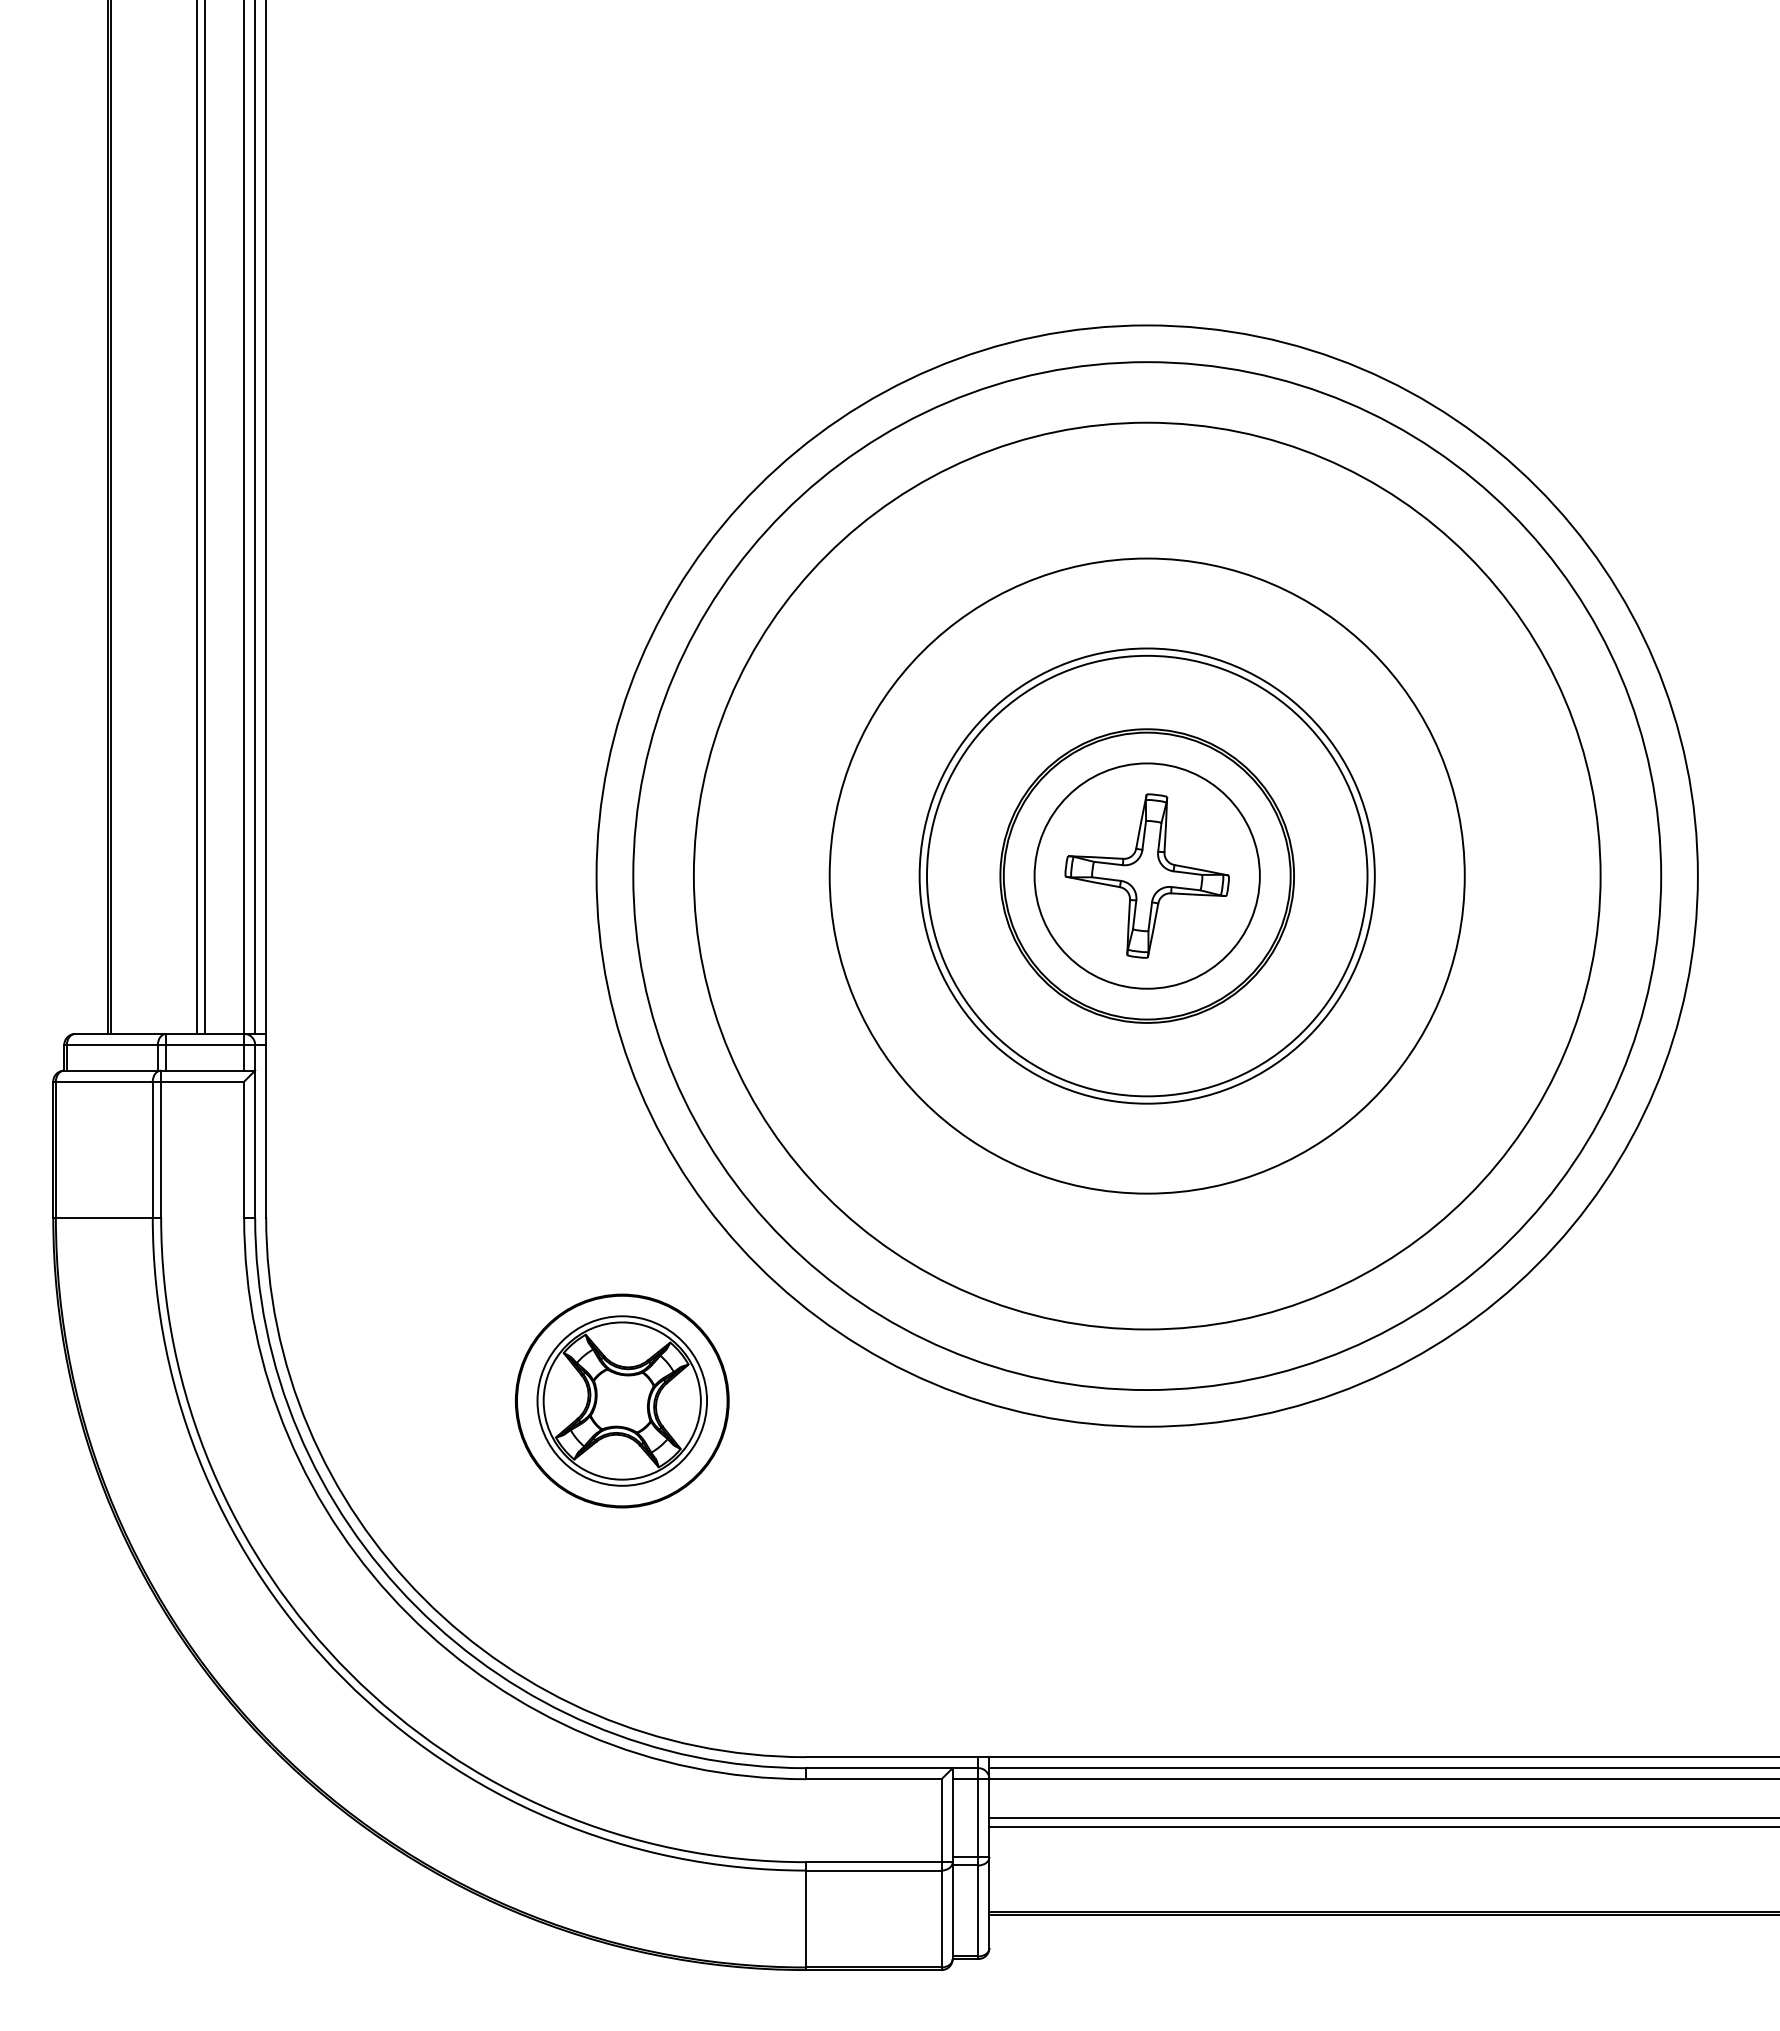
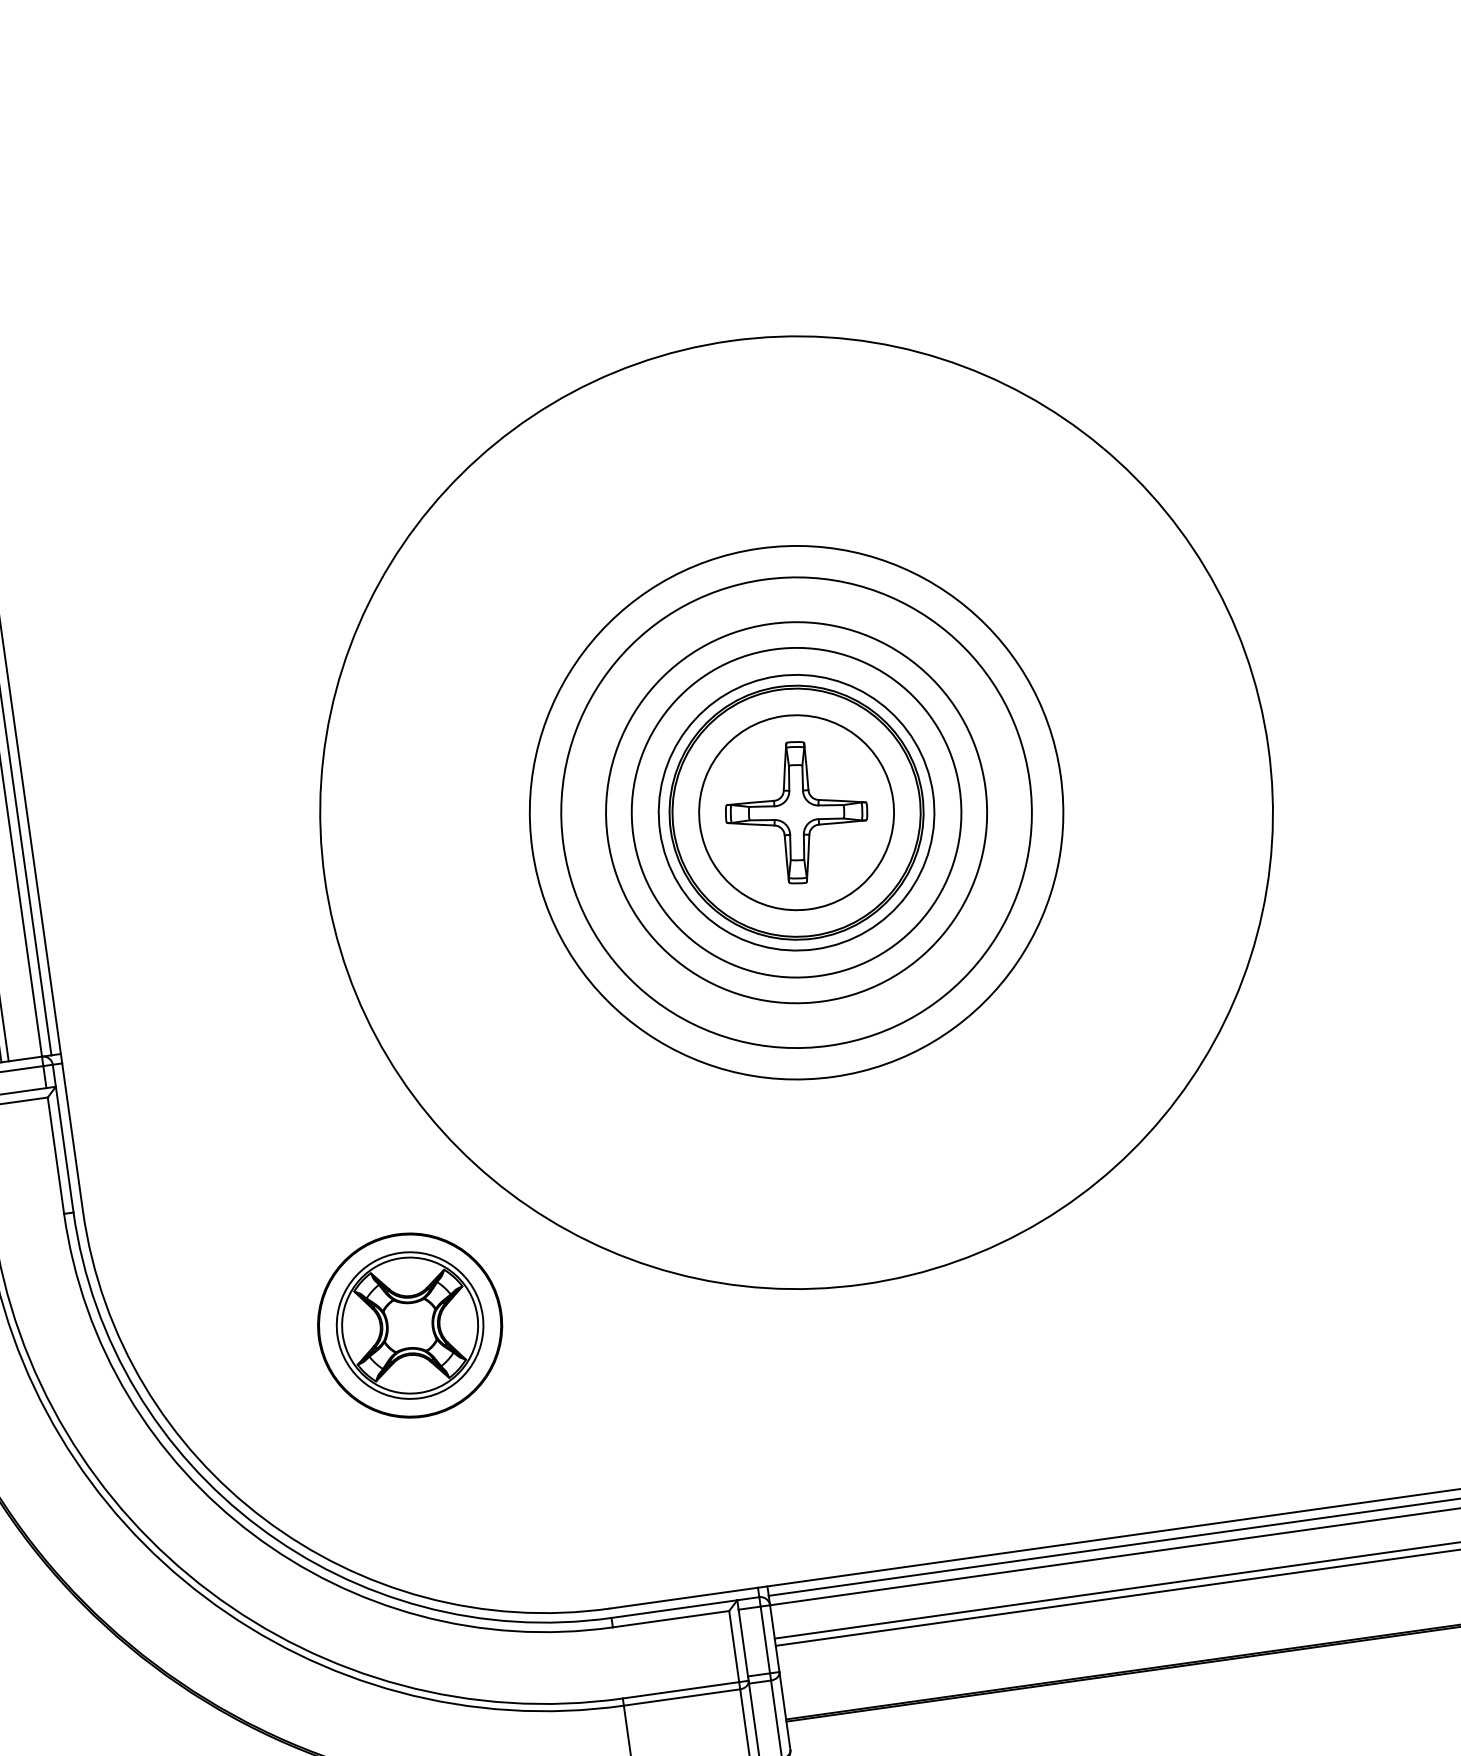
circle: (1146, 875) -> (795, 812), size x0.6
circle: (1146, 875) -> (795, 812), size x0.6
circle: (1146, 875) -> (795, 812), size x0.7
circle: (1147, 876) -> (796, 813), size x0.6

